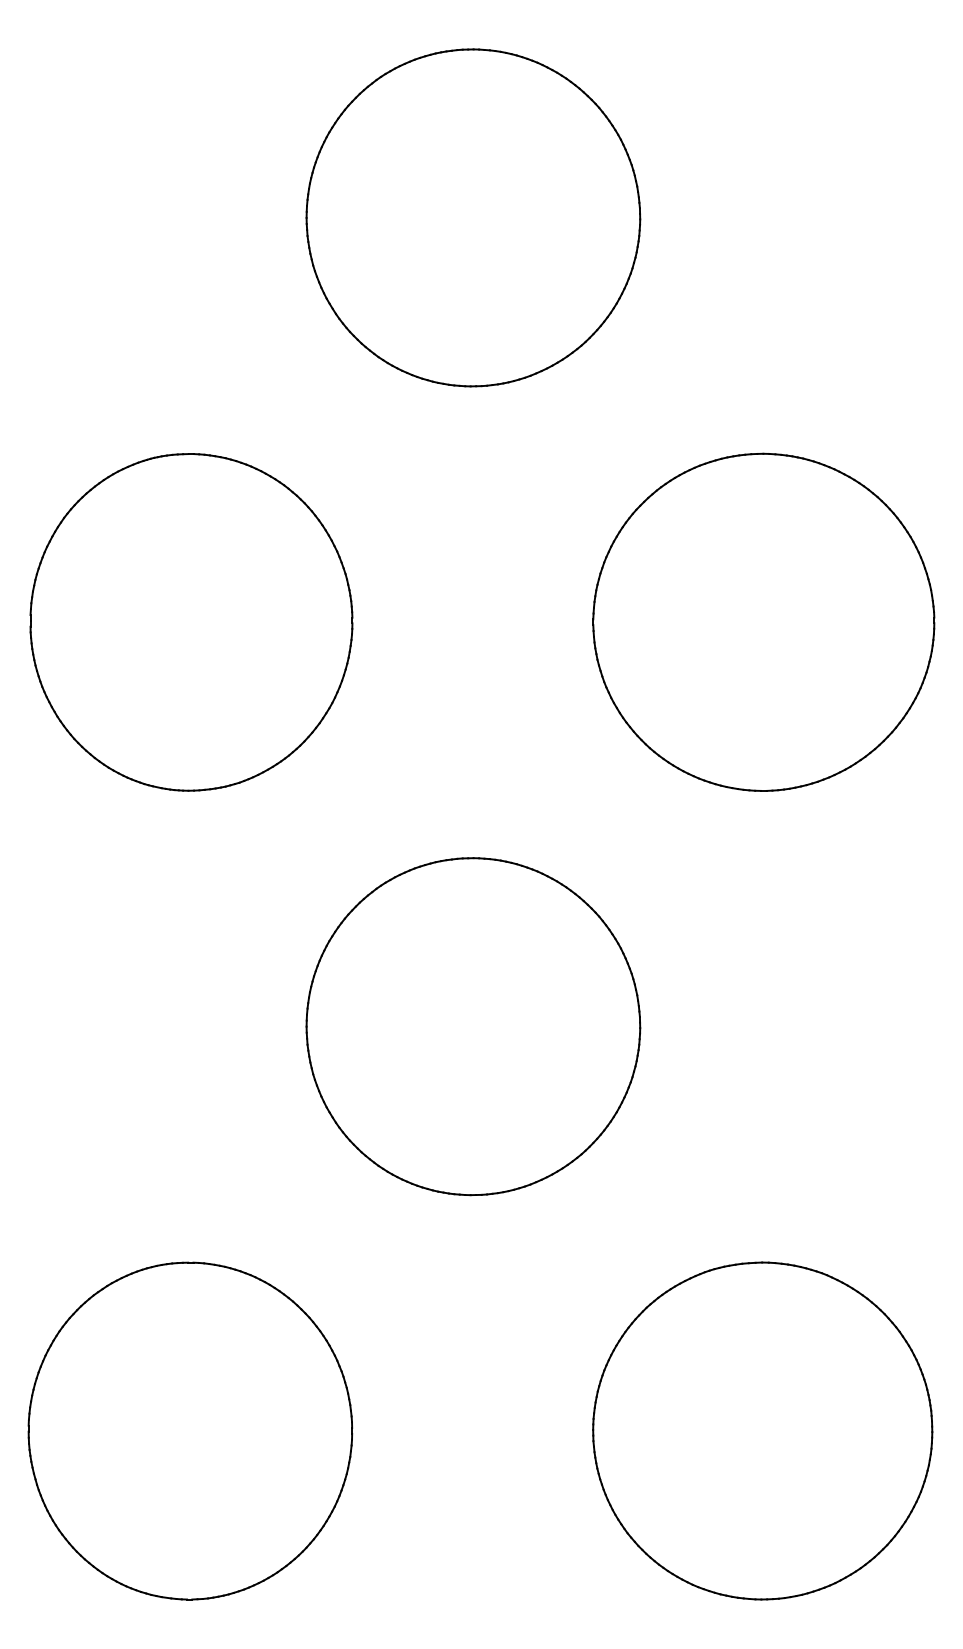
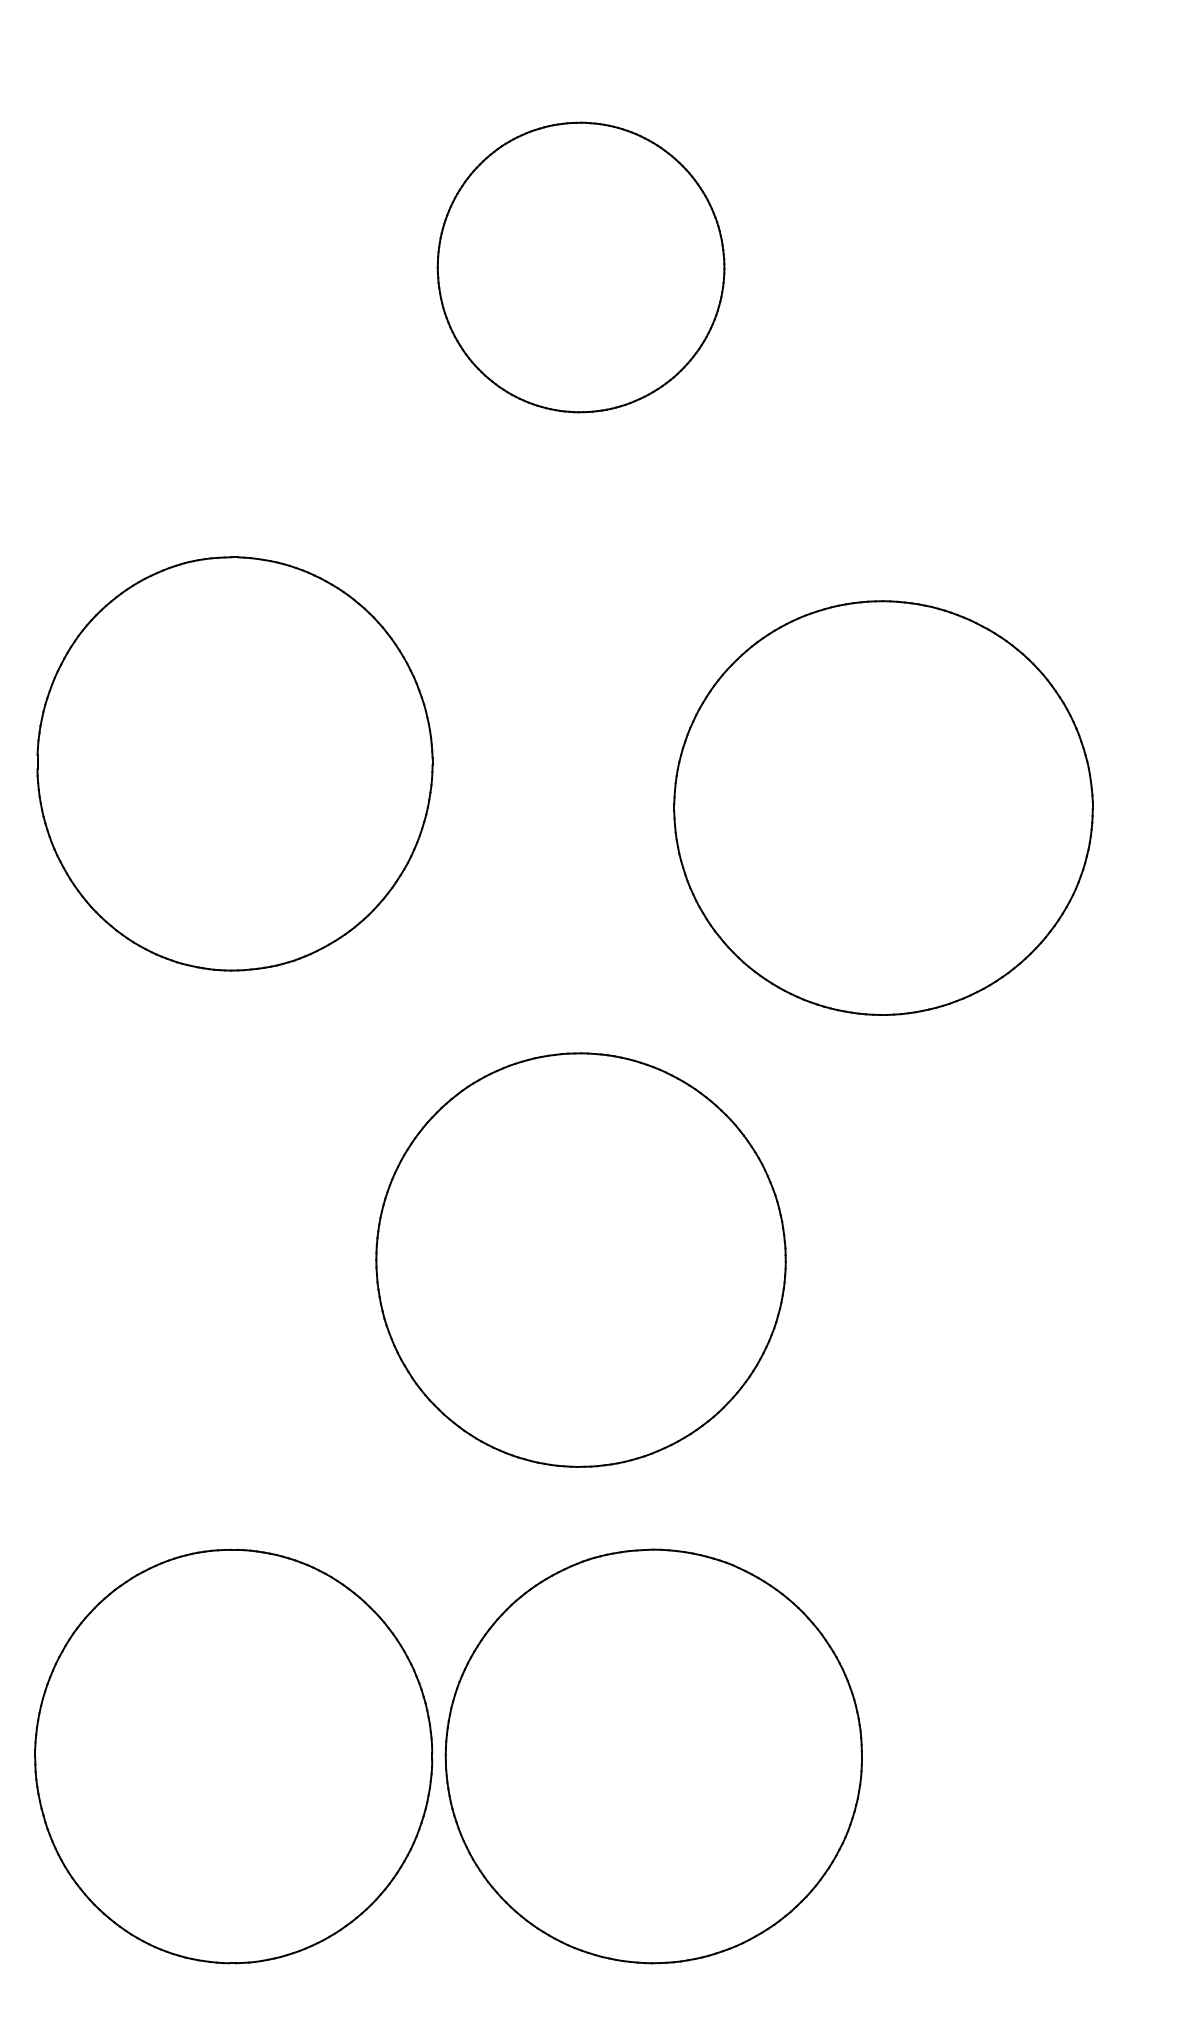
part: (473, 217) -> (581, 266), size x0.7
part: (763, 621) -> (883, 807), moved
part: (762, 1430) -> (653, 1755), moved

